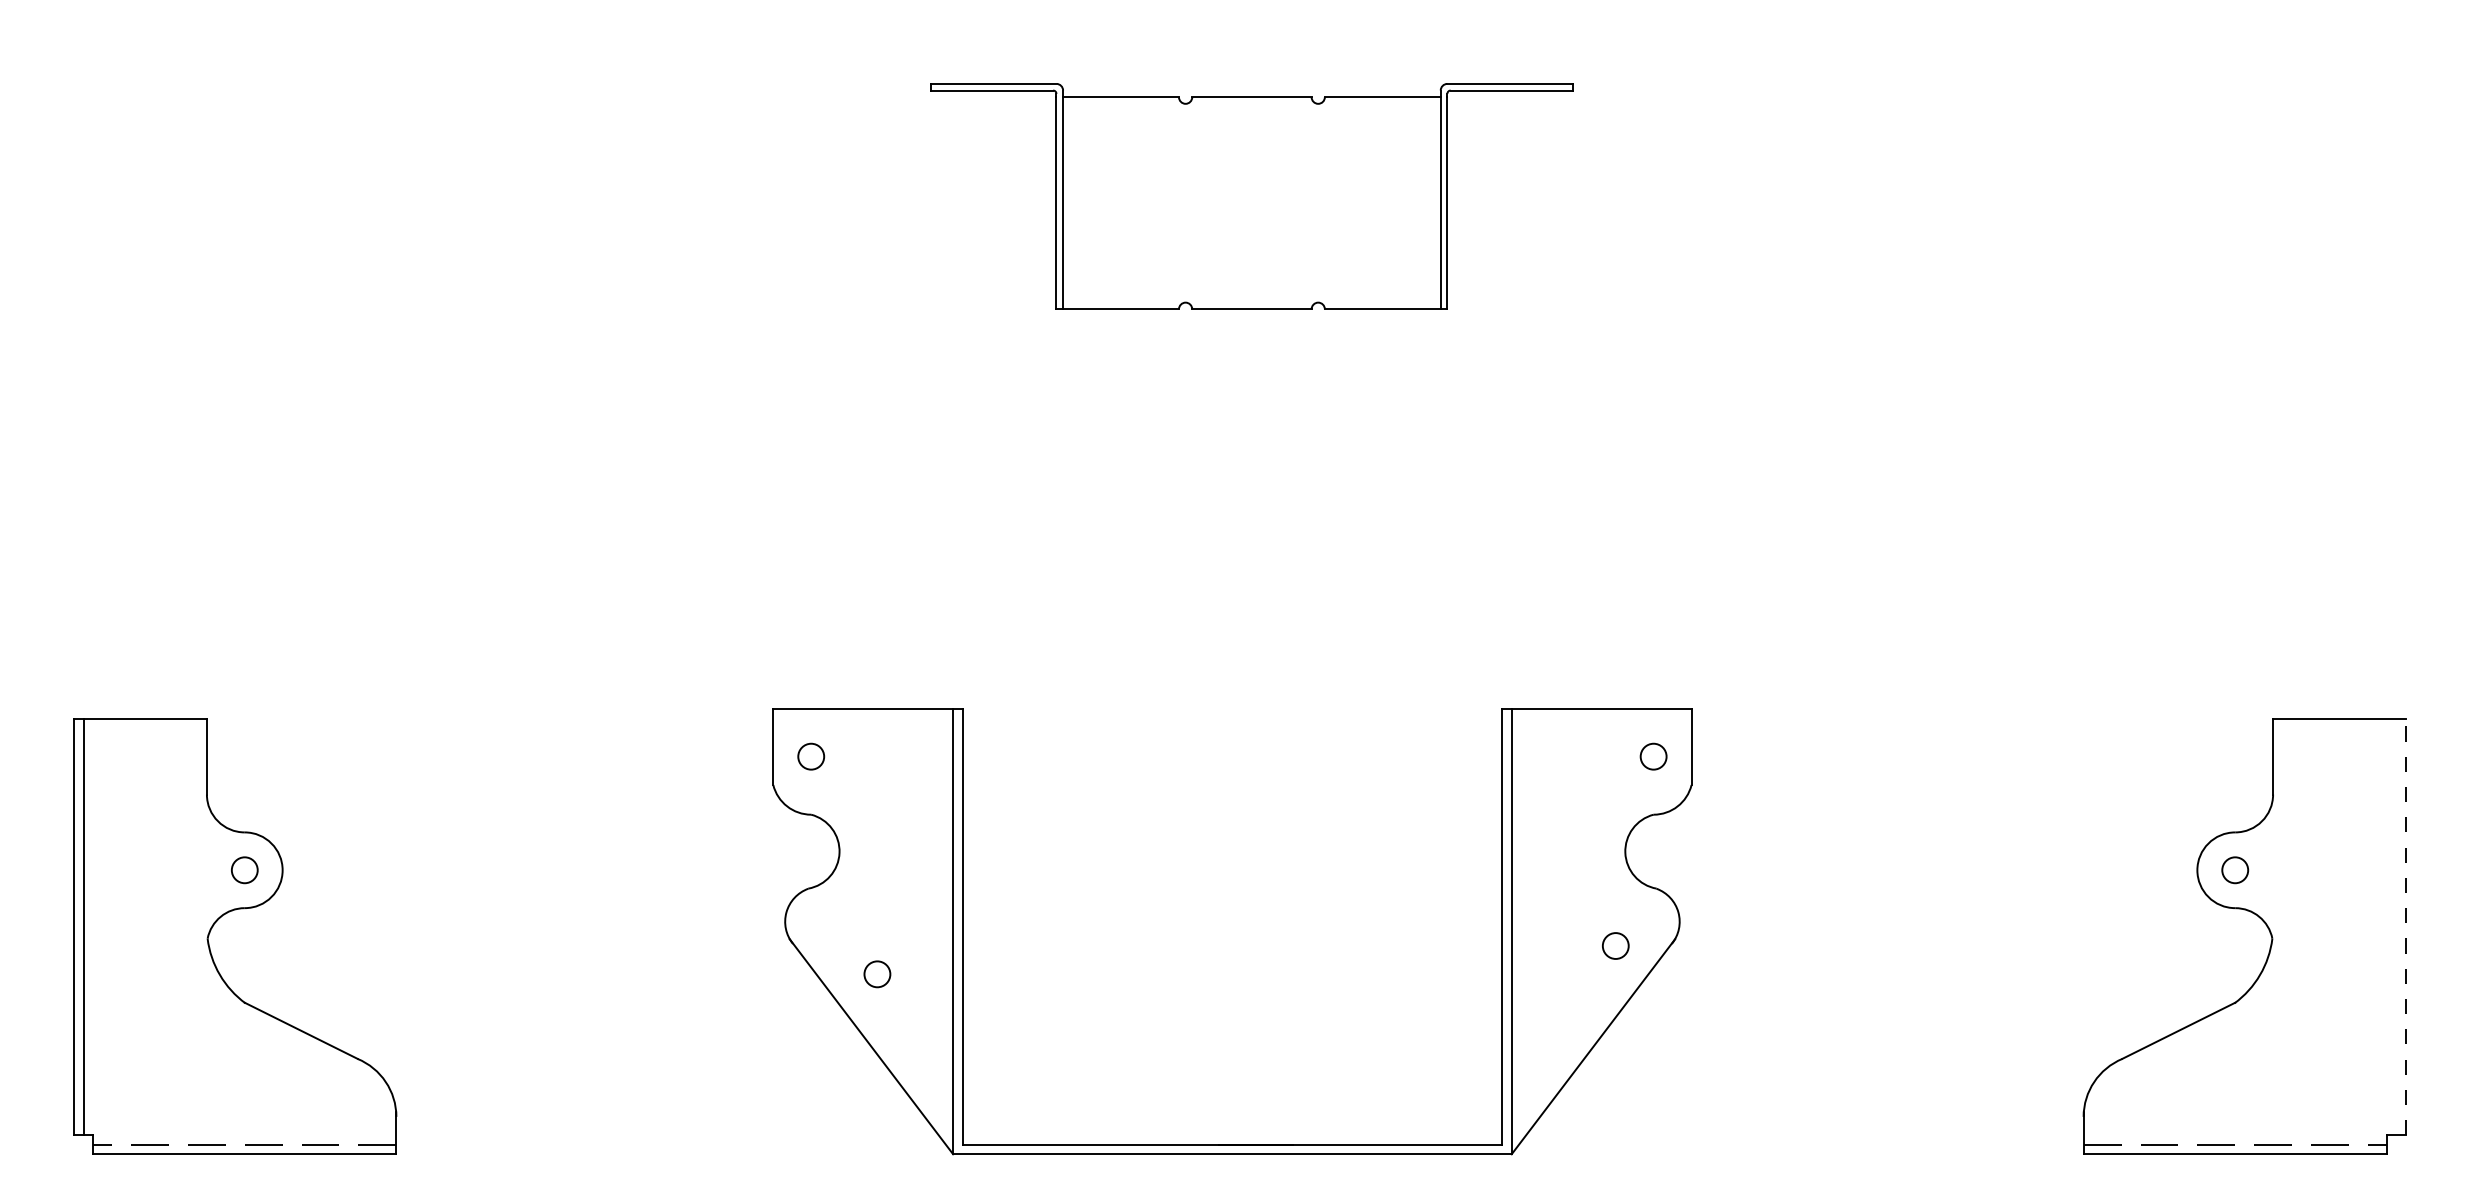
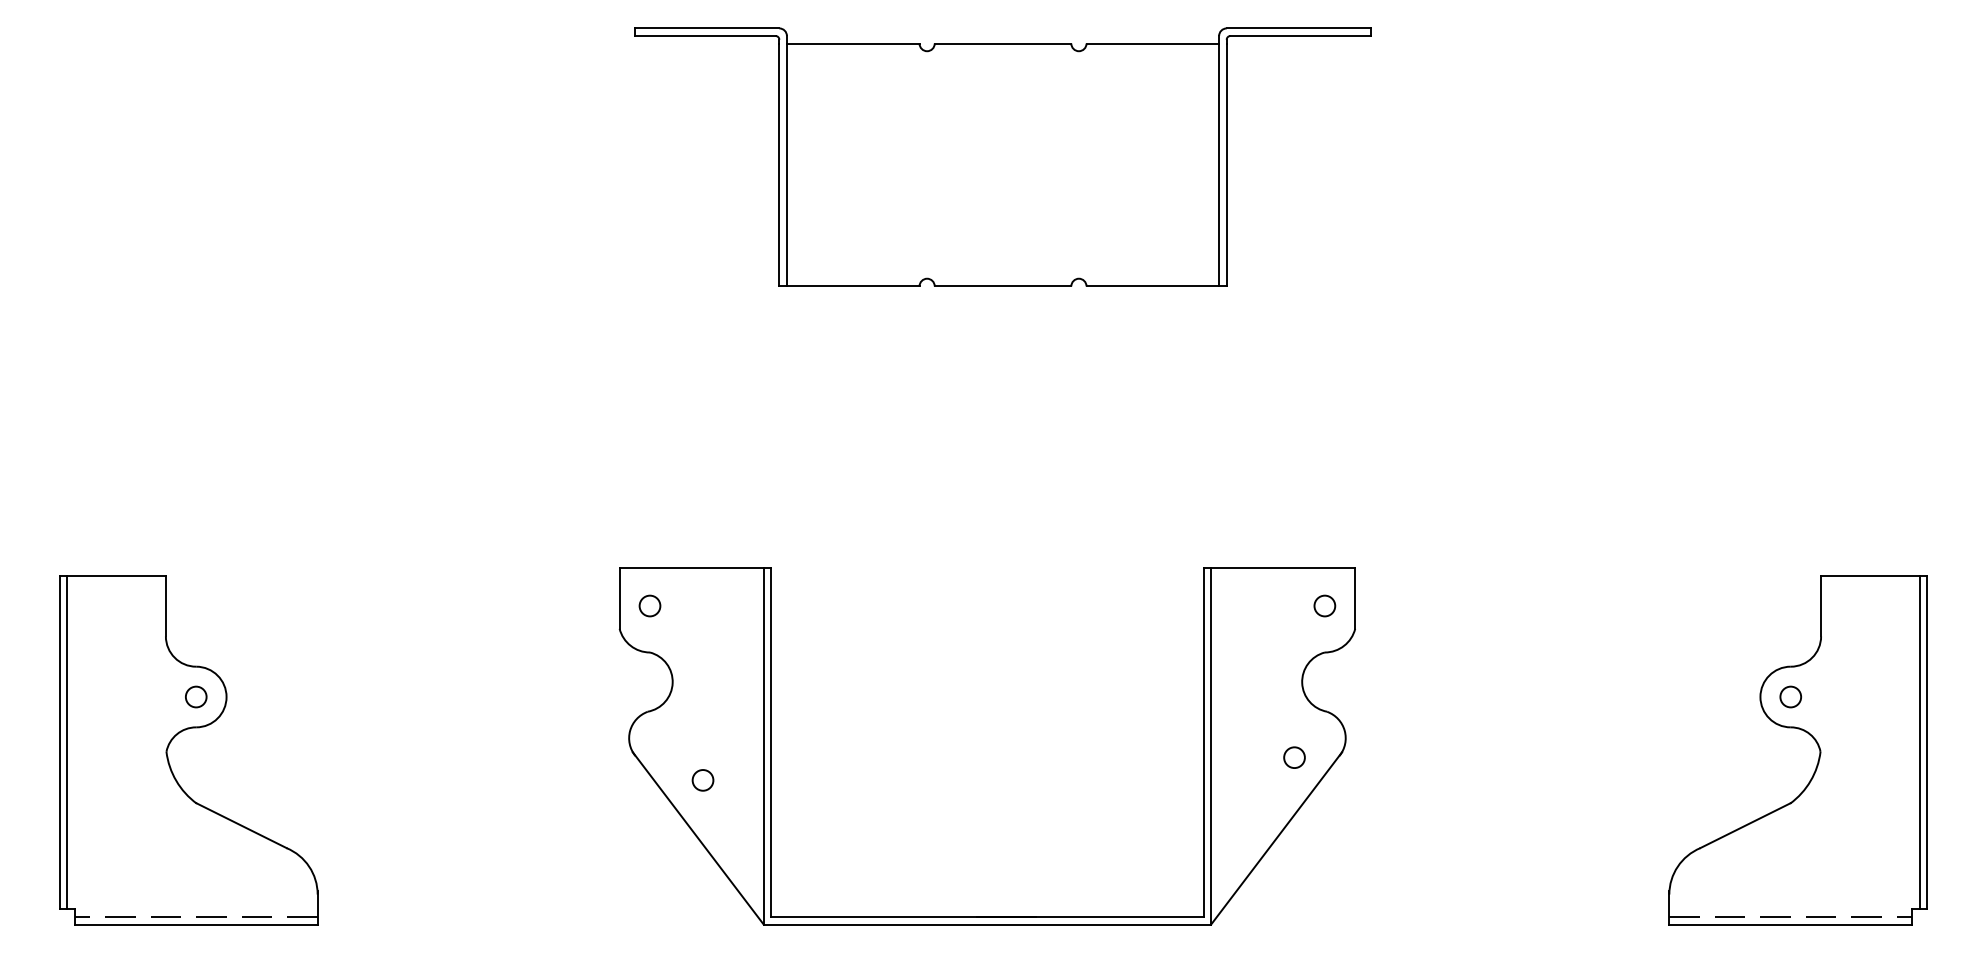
part: (1251, 196) -> (1002, 157), size x1.43
line: (2396, 926) -> (1919, 742), added
line: (2405, 926) -> (1927, 742), dashed -> solid

